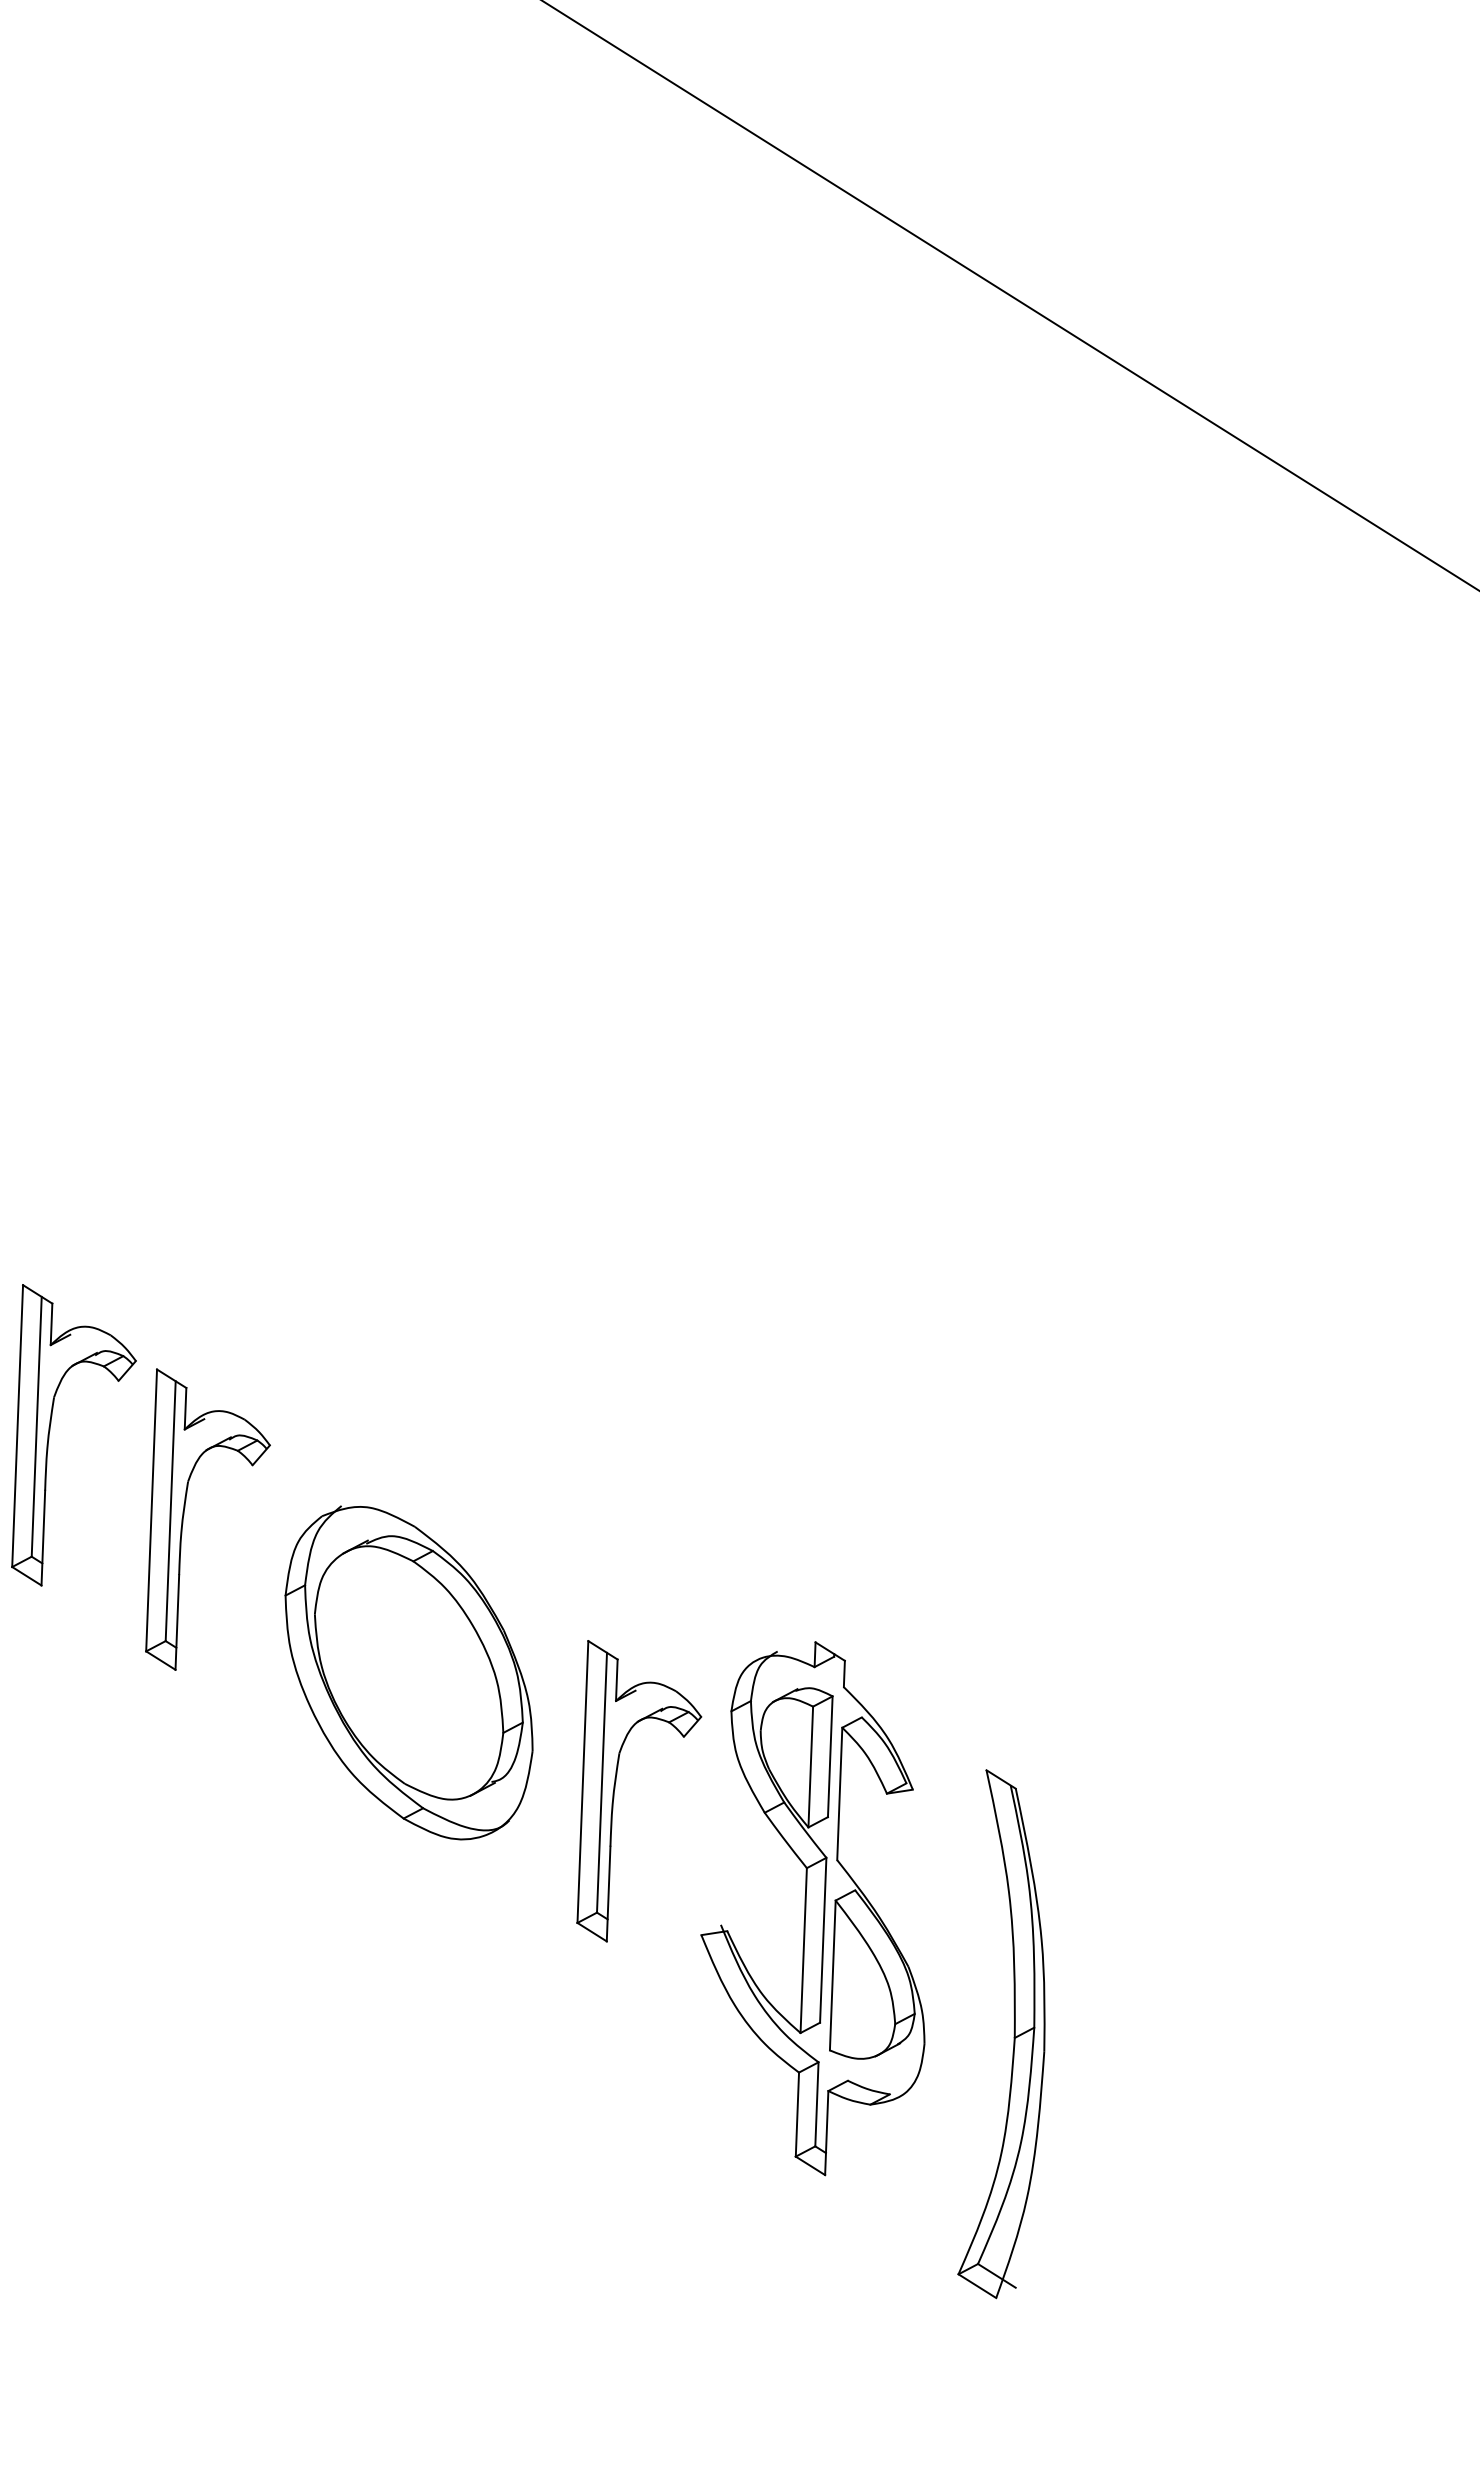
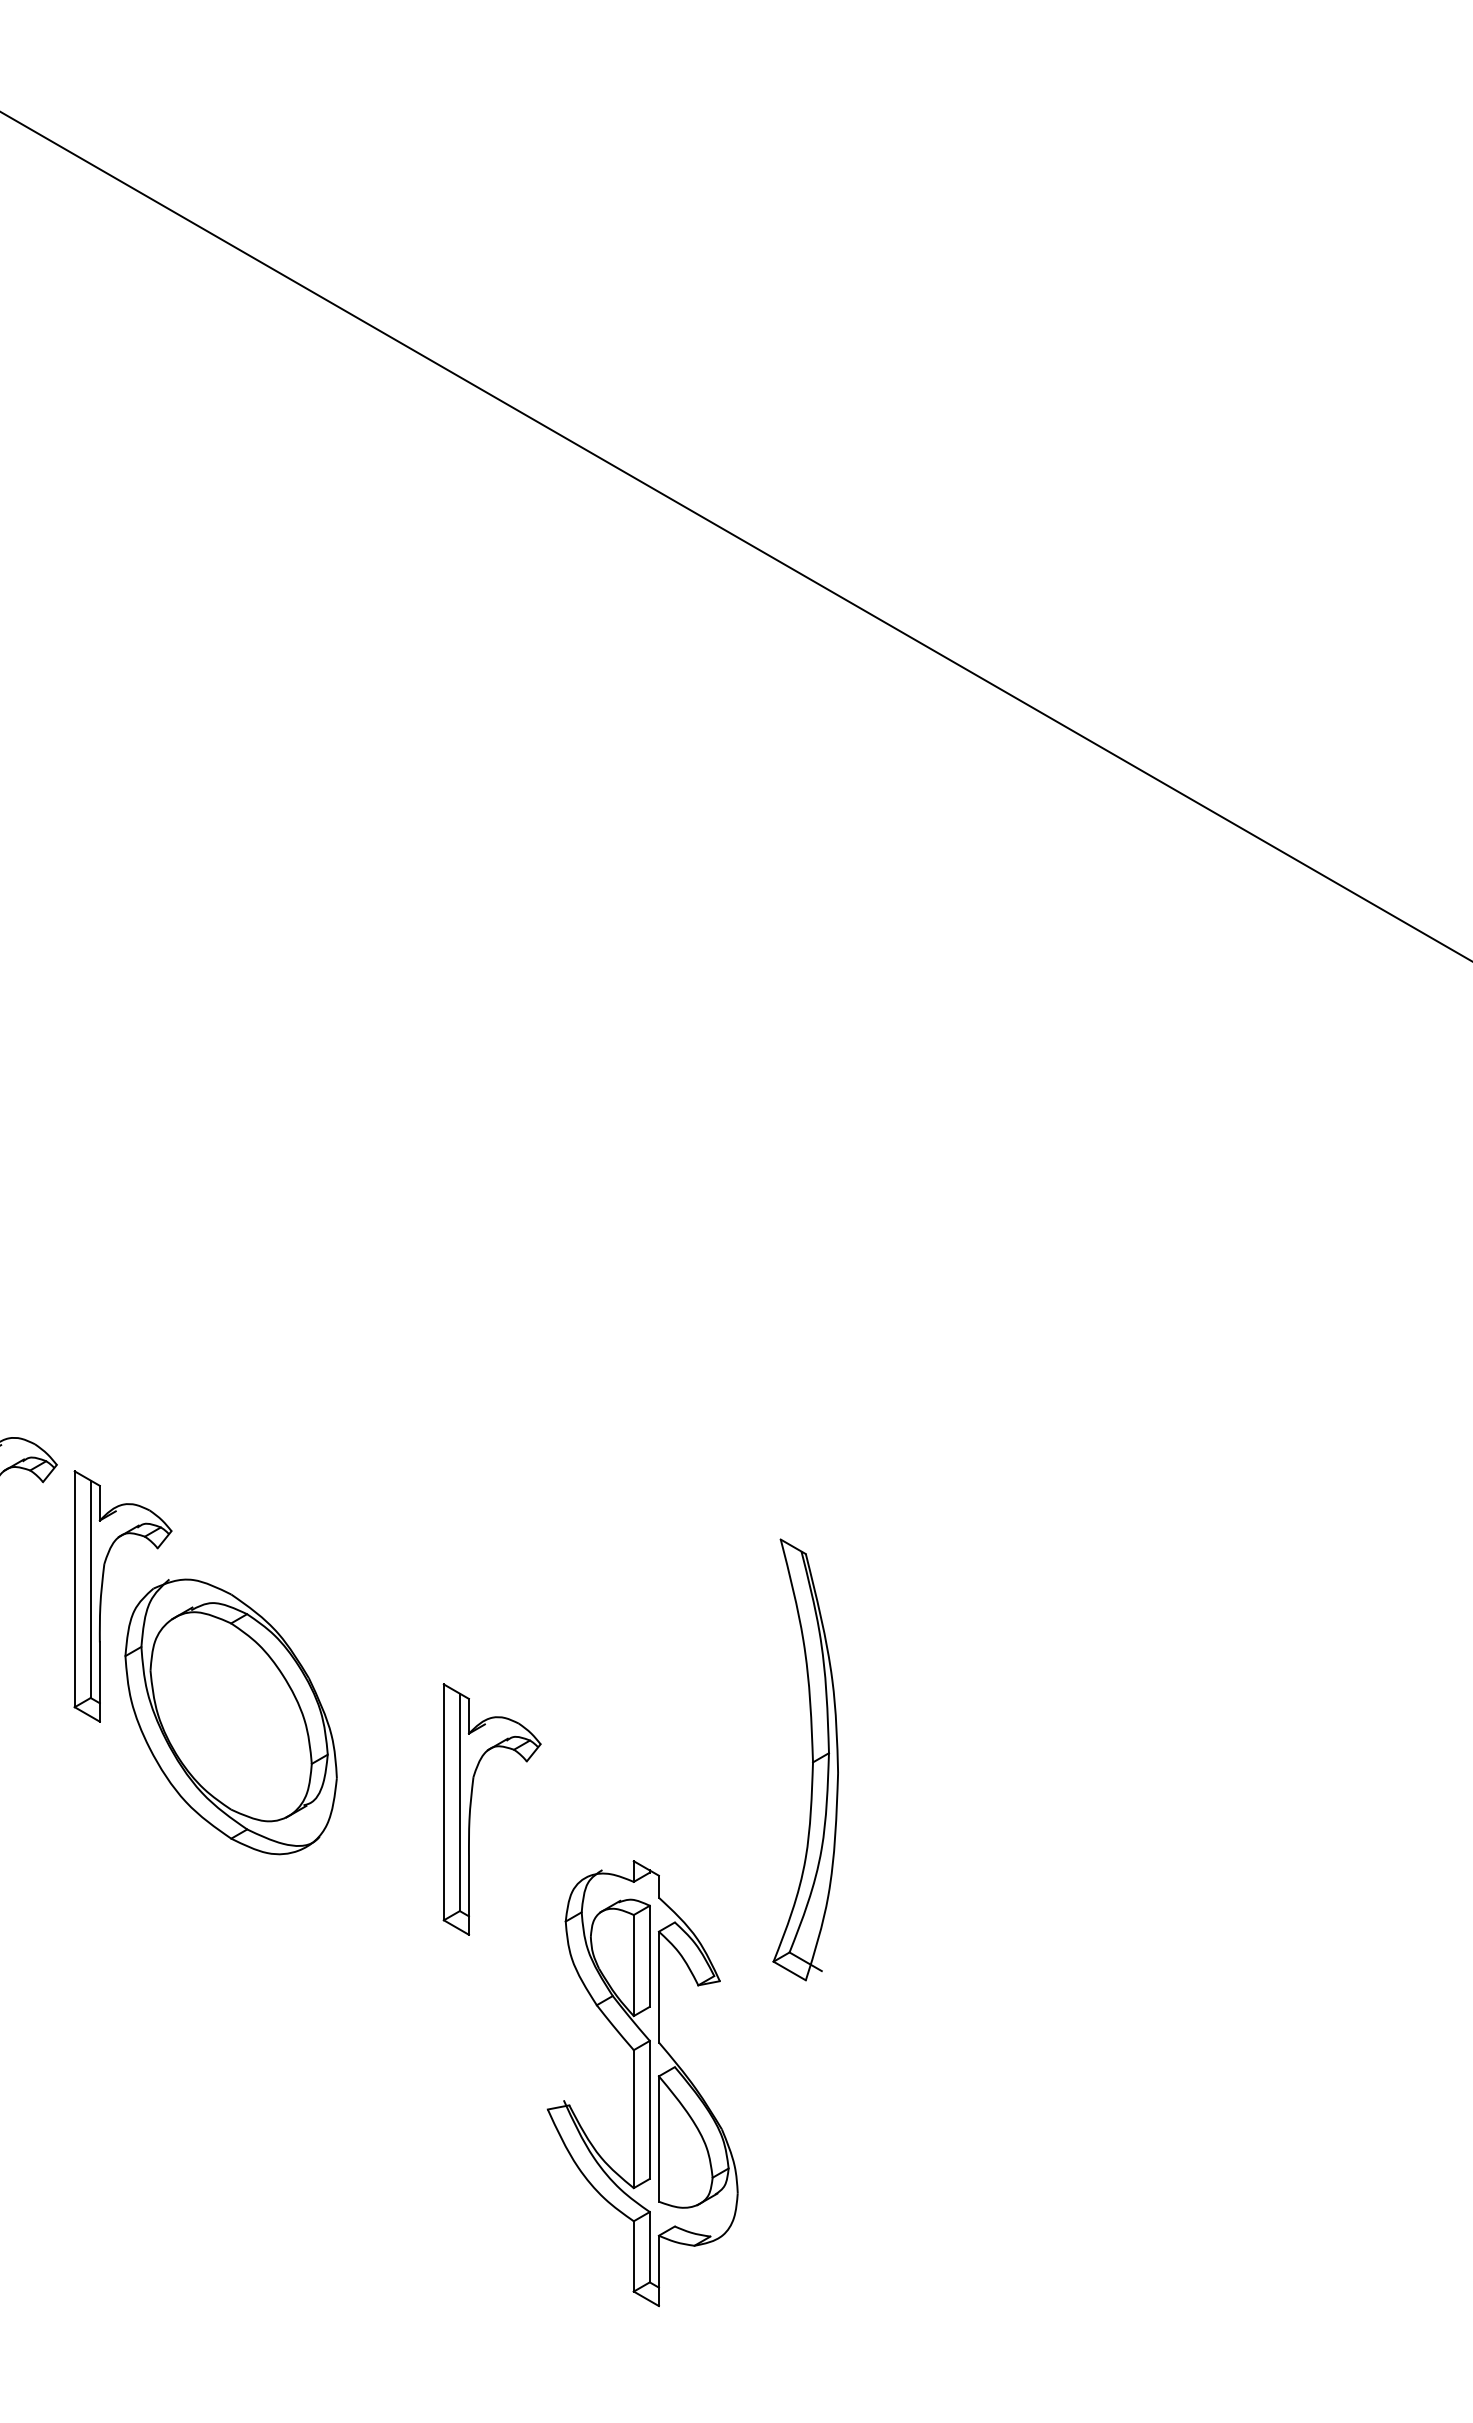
part: (408, 1672) -> (230, 1716), moved
part: (815, 1908) -> (642, 2083), moved
part: (1013, 2030) -> (811, 1756), moved

